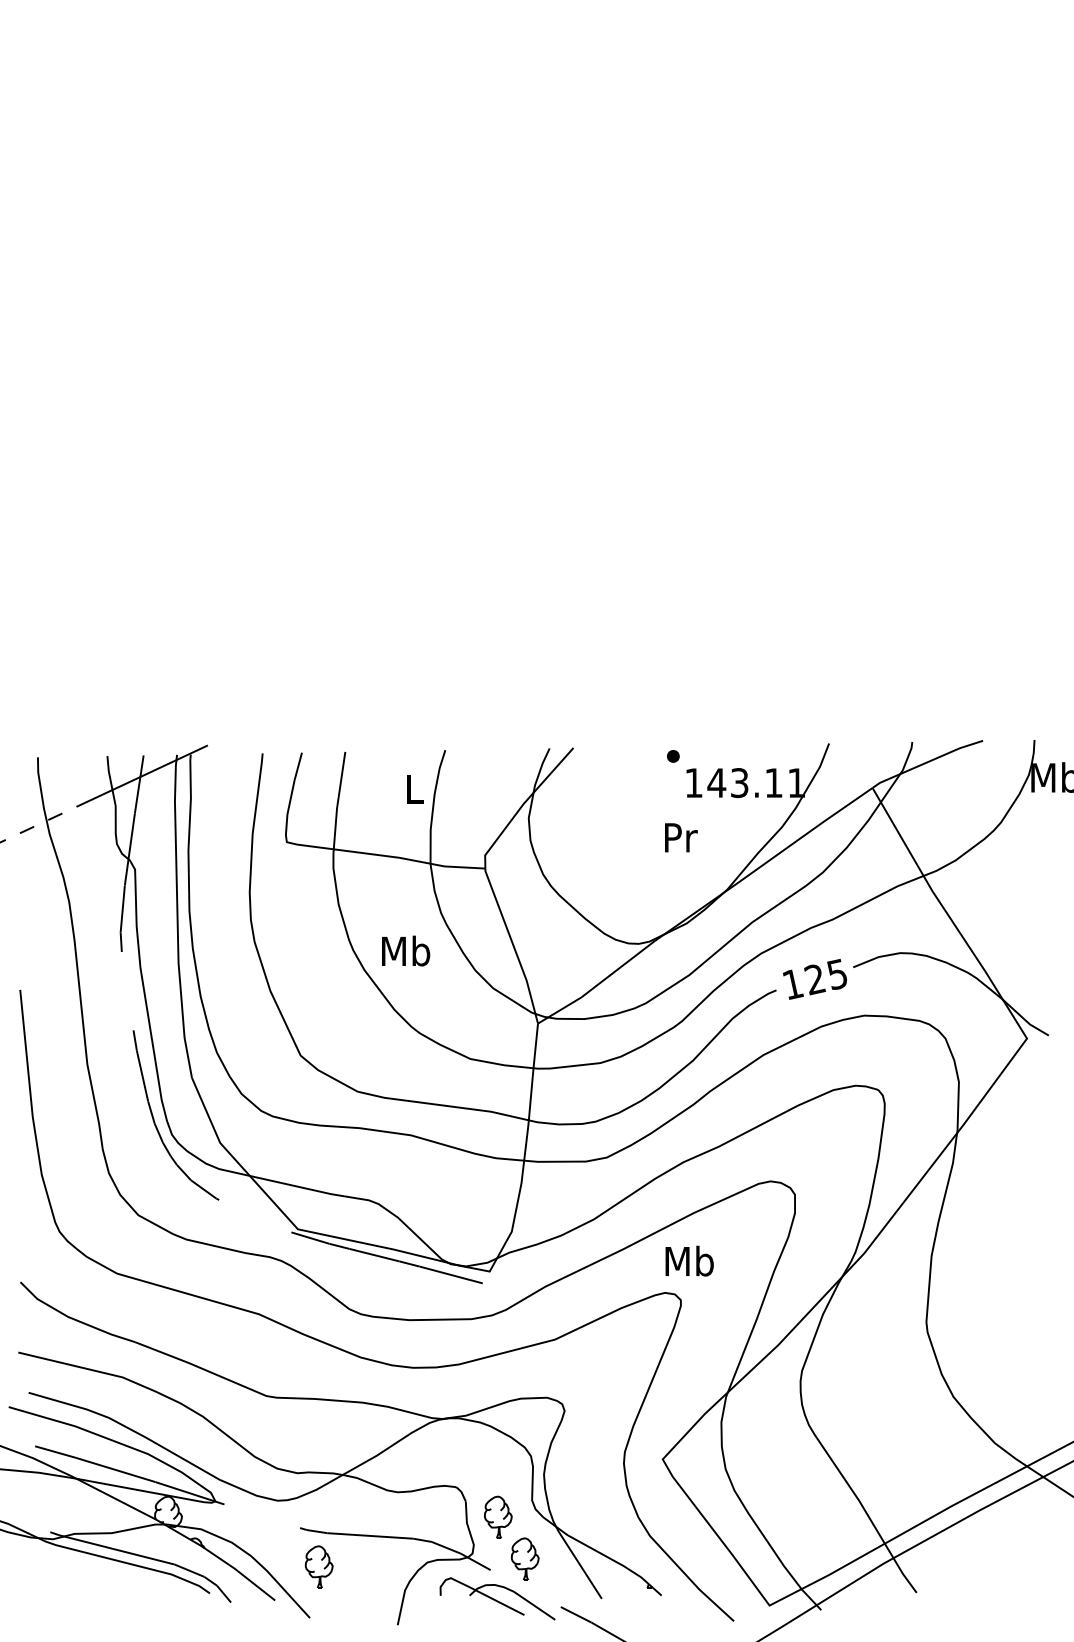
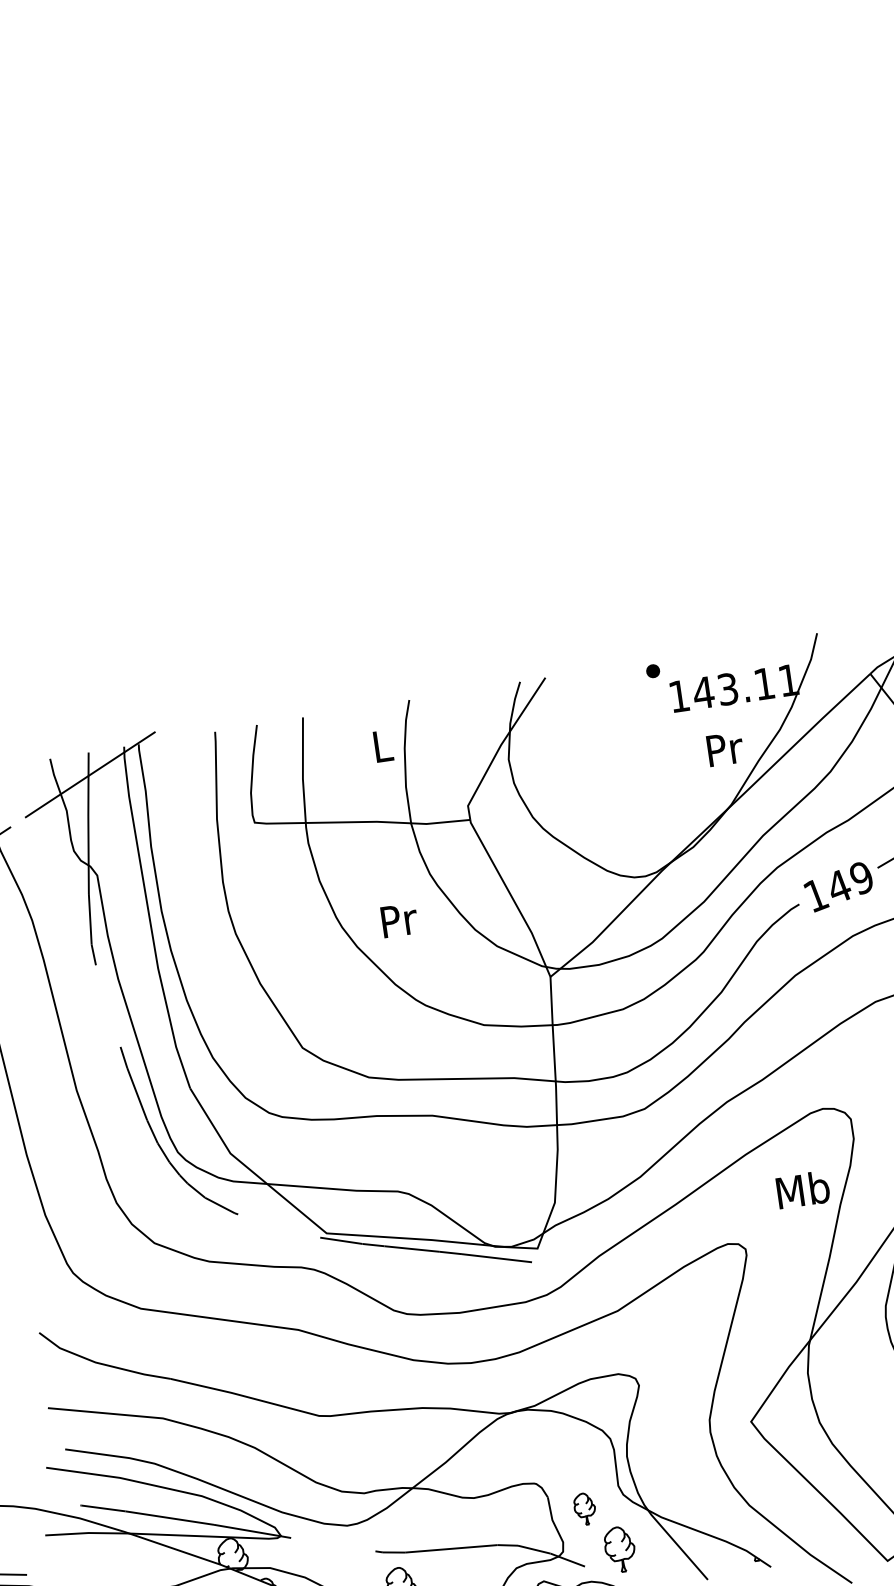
text: (681, 837) -> (725, 748), moved
text: (406, 950) -> (399, 919), Mb -> Pr
text: (825, 976) -> (849, 882), 125 -> 149
text: (689, 1260) -> (802, 1189), moved
part: (498, 1516) -> (585, 1508), size x0.7

